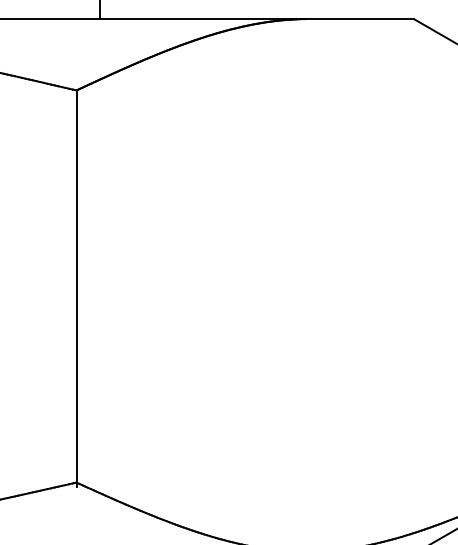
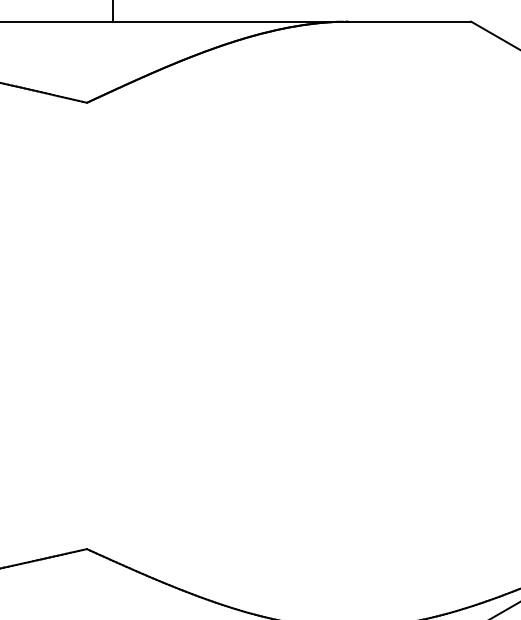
line: (76, 288) -> (86, 328), removed

